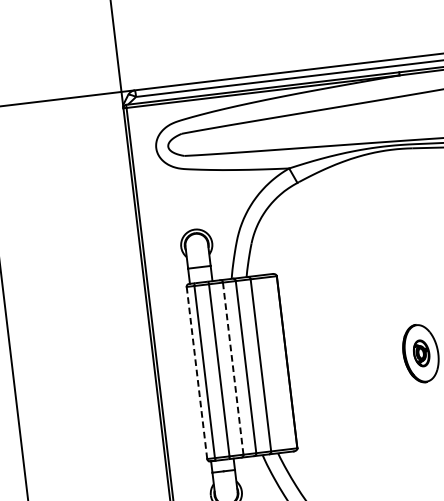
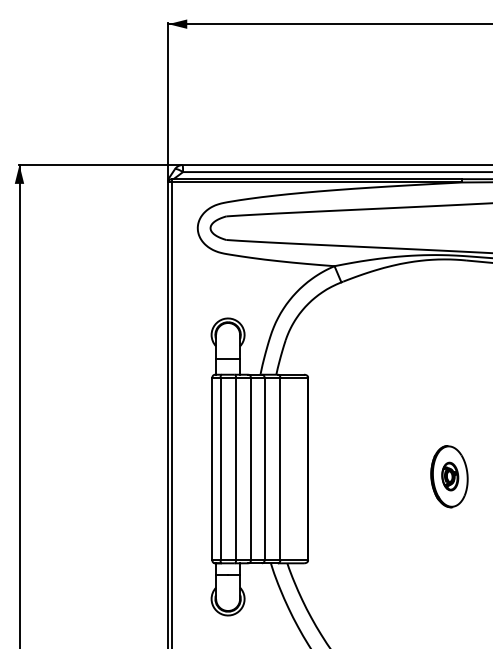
line: (232, 369) -> (250, 469), dashed -> solid
line: (197, 373) -> (212, 469), dashed -> solid

